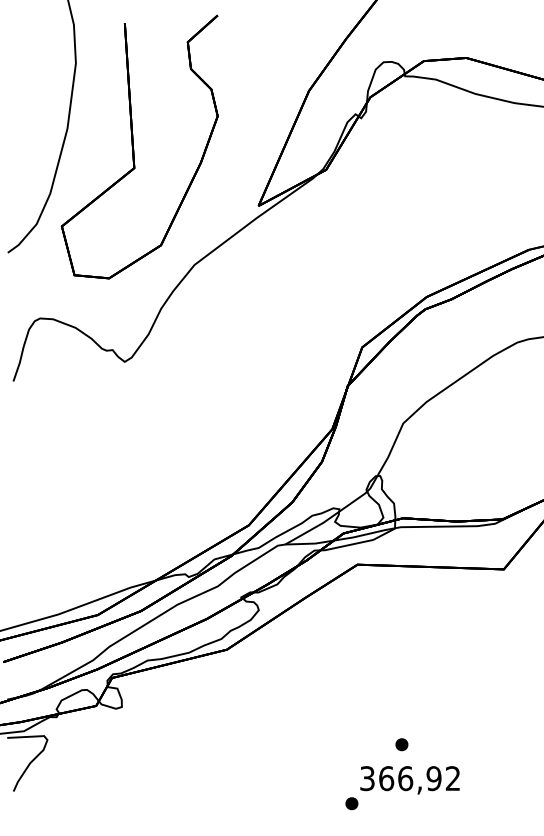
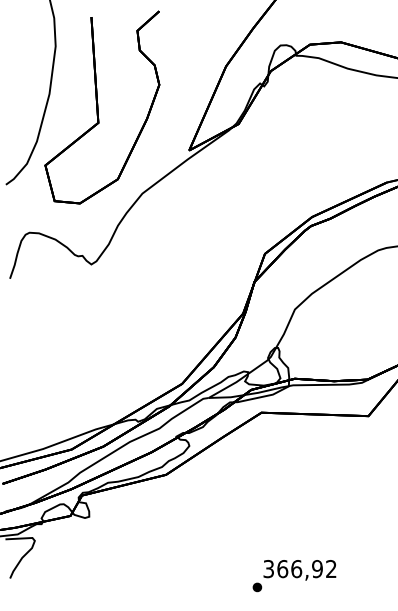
part: (401, 744) -> (293, 544), removed

